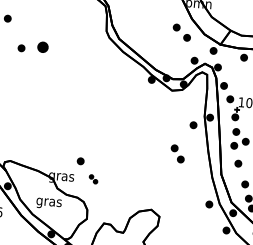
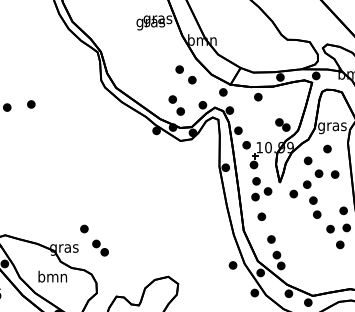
part: (43, 47) -> (31, 104), size x0.62
part: (193, 124) -> (207, 177), removed
part: (177, 153) -> (176, 105), moved
part: (93, 178) -> (100, 247), size x1.67
text: (48, 201) -> (52, 277), gras -> bmn

